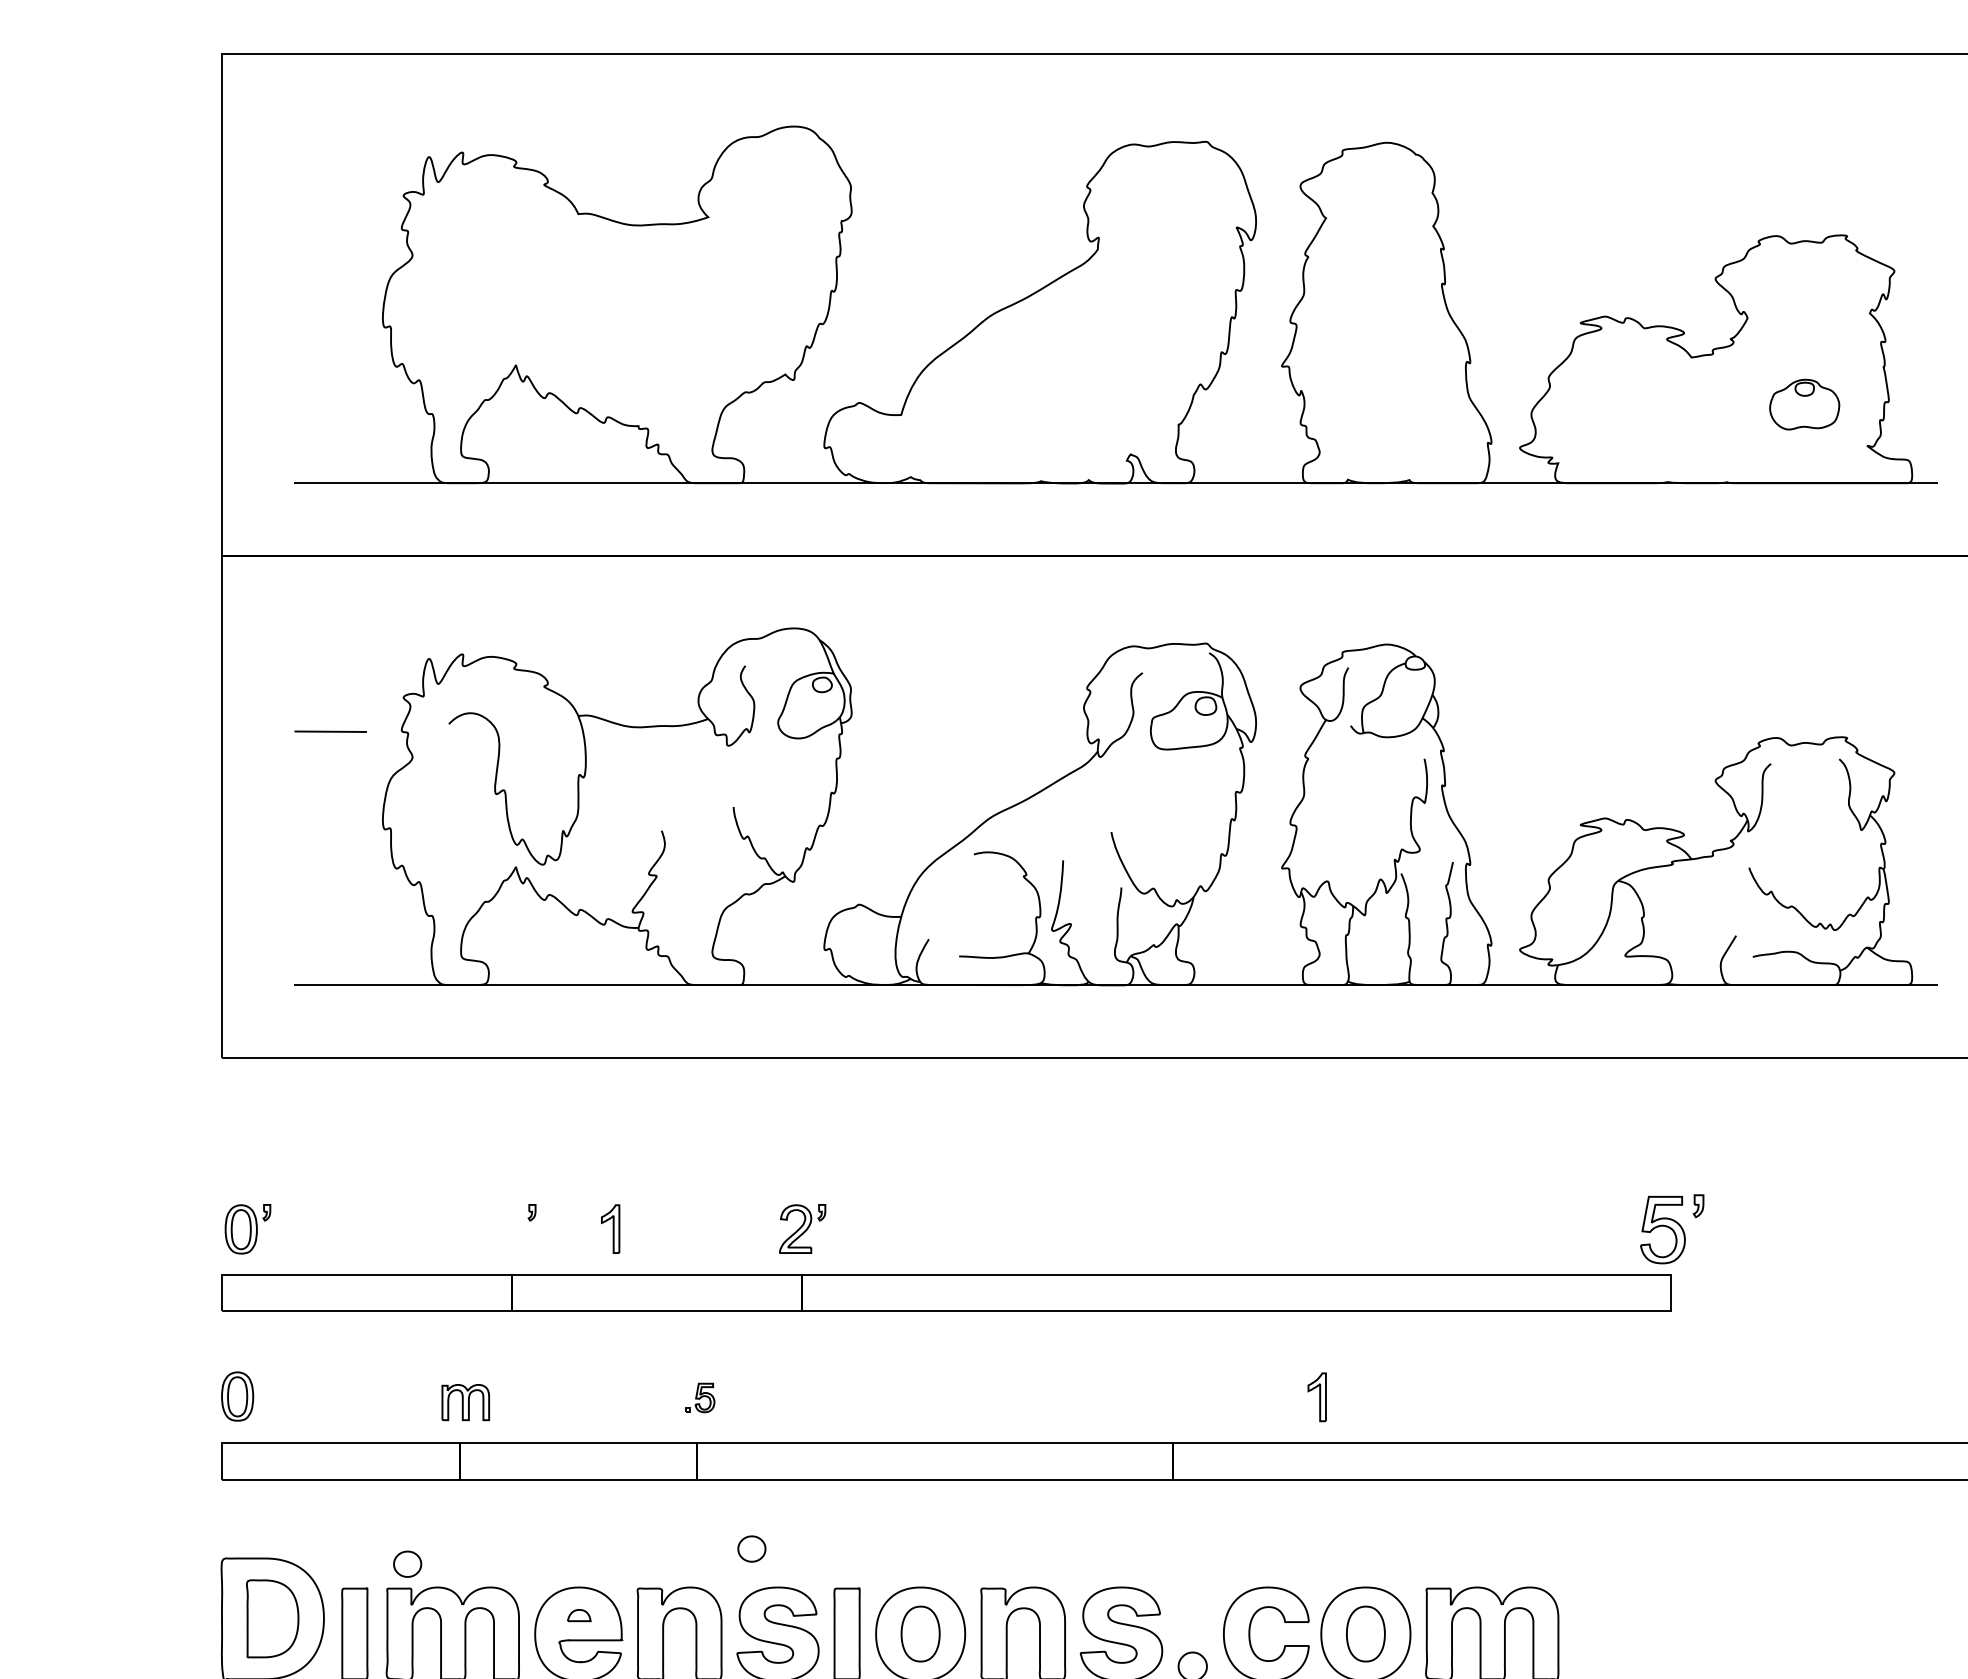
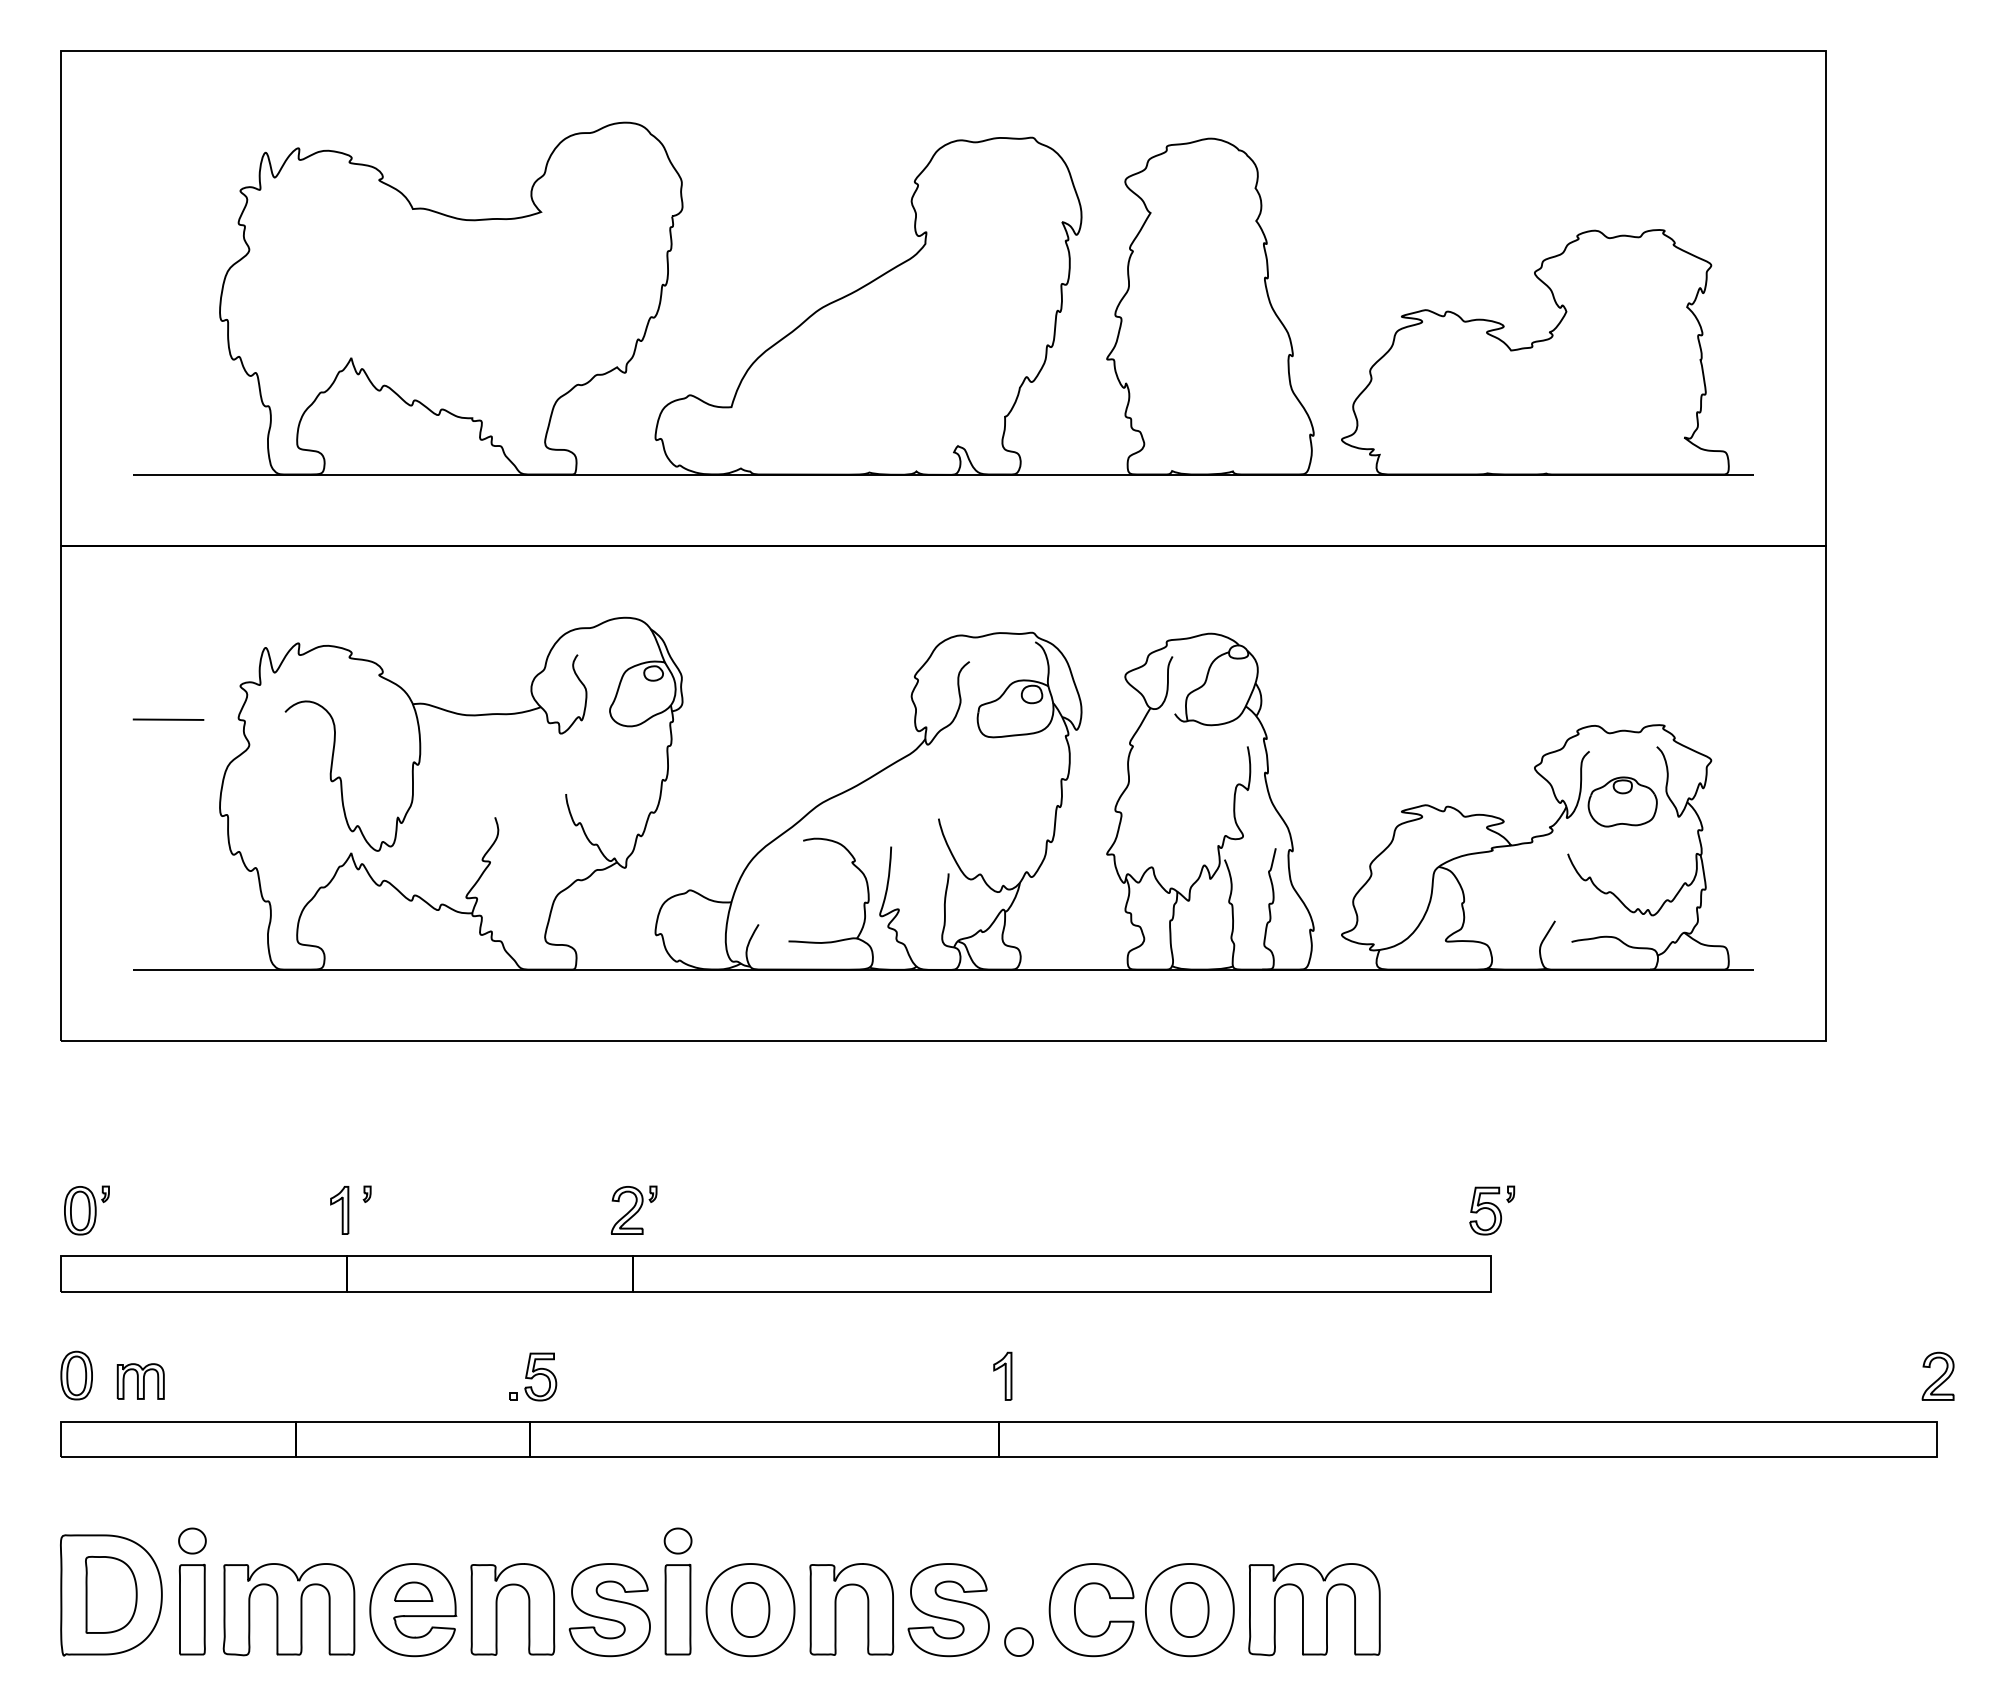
part: (1804, 404) -> (1622, 801), moved
part: (610, 1229) -> (339, 1210), moved
part: (1672, 1229) -> (1492, 1210), size x0.71
part: (1316, 1396) -> (1002, 1375), moved
part: (700, 1397) -> (533, 1376), size x1.67
part: (465, 1402) -> (140, 1381), moved
part: (751, 1548) -> (677, 1540), moved
part: (407, 1563) -> (192, 1540), moved
part: (578, 1615) -> (413, 1591), size x1.67

